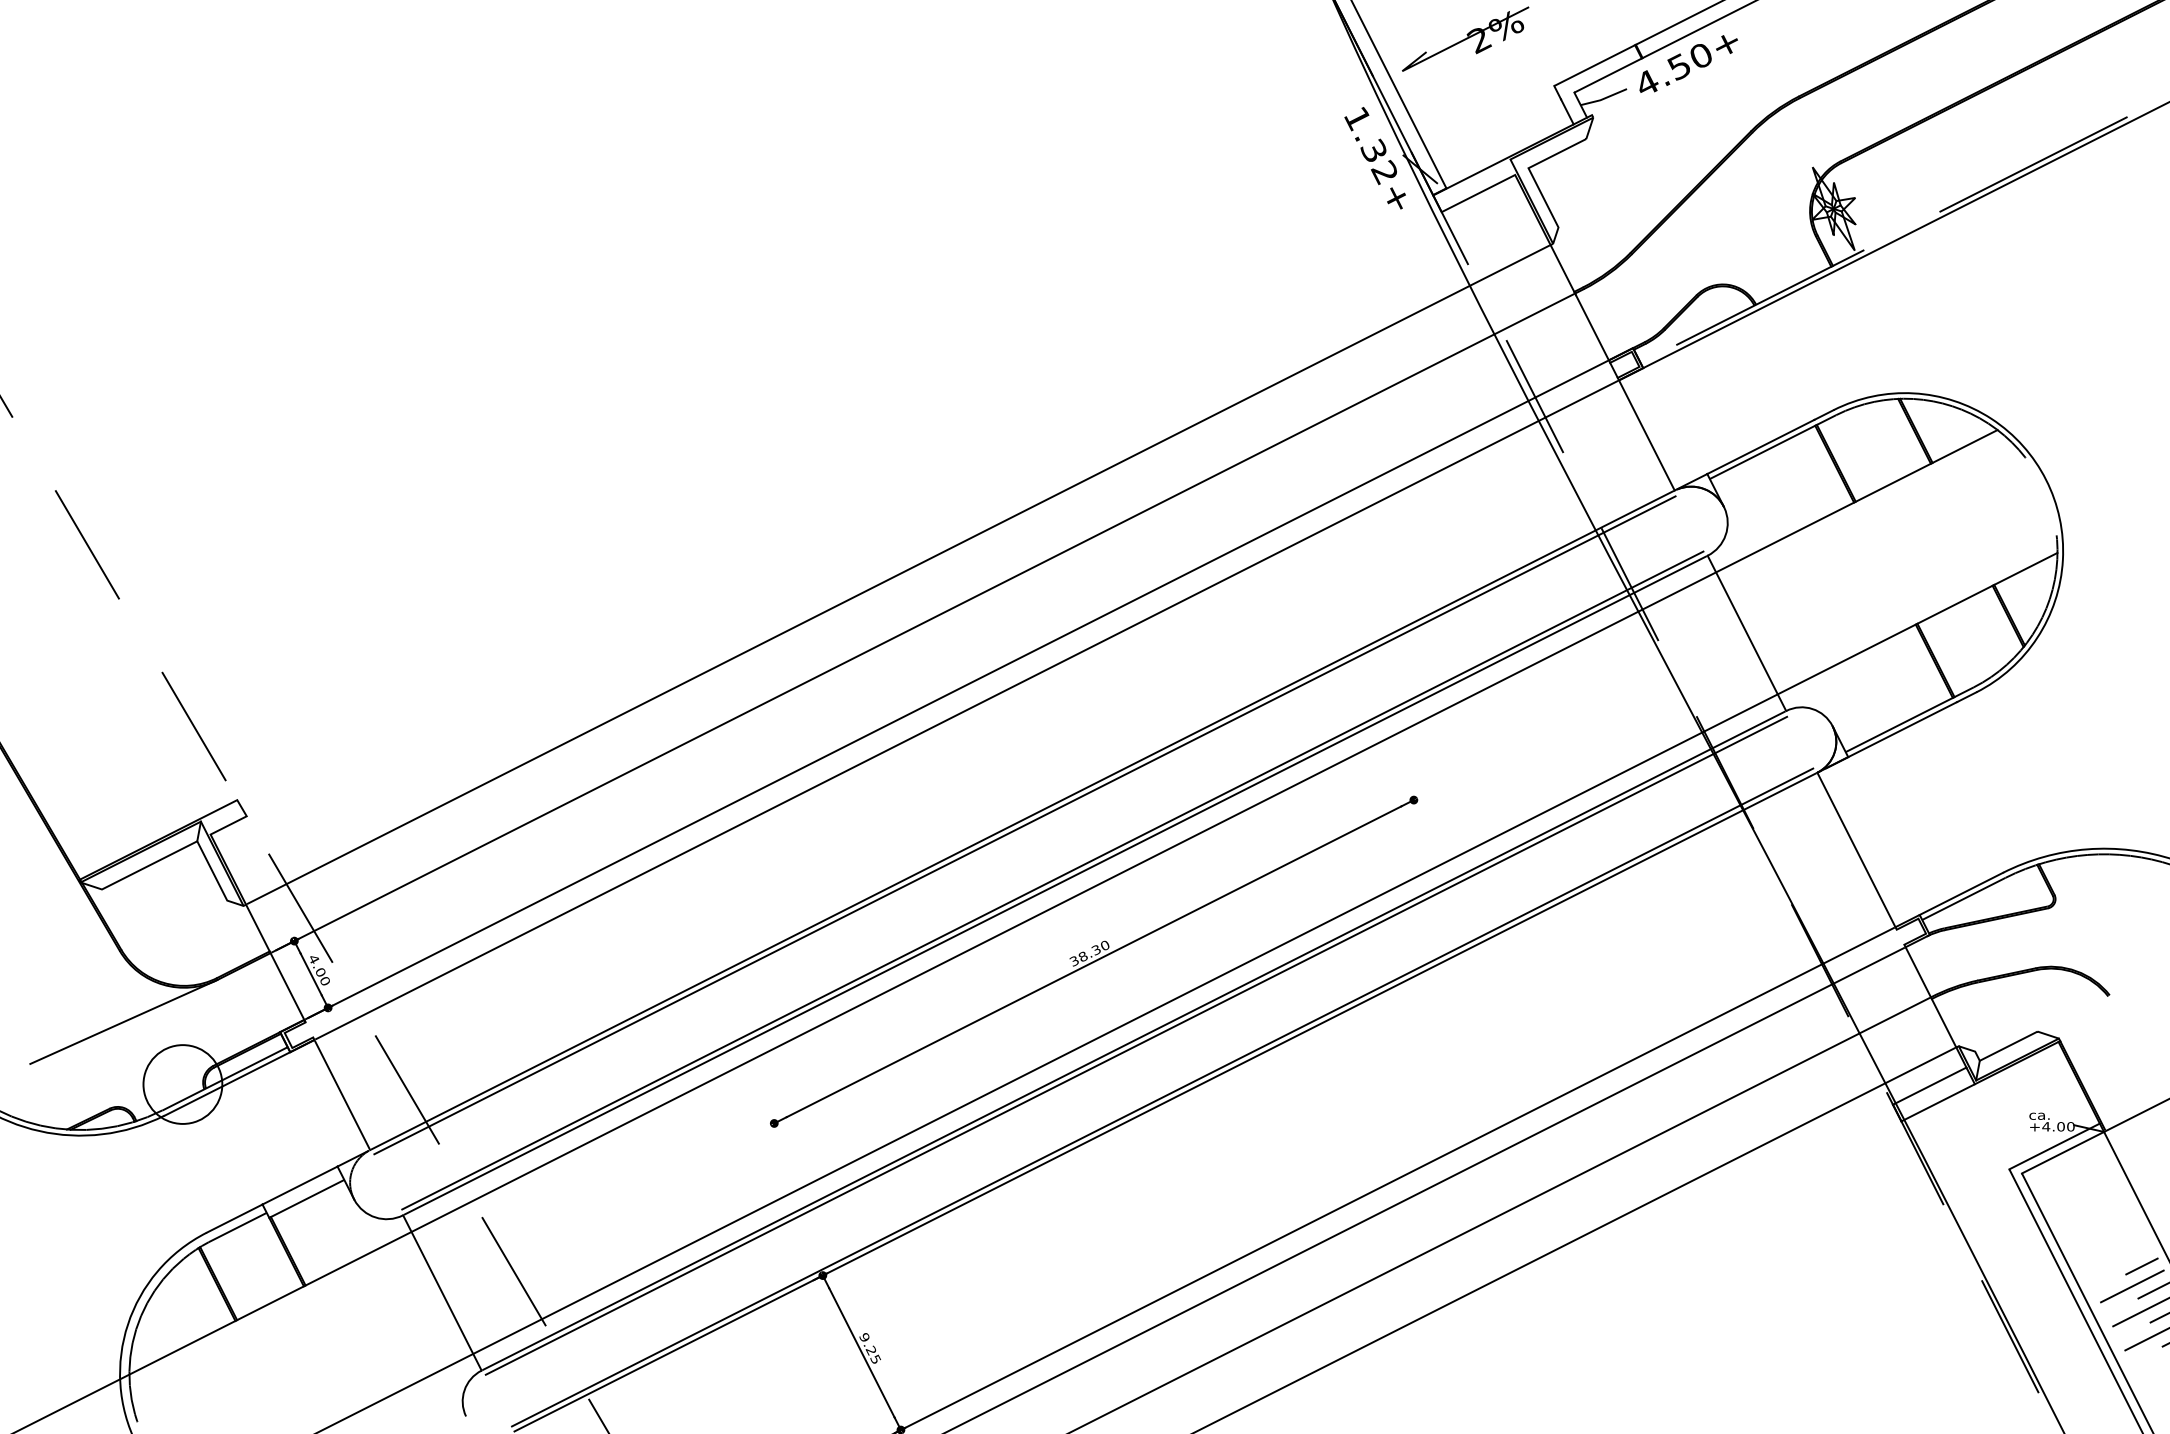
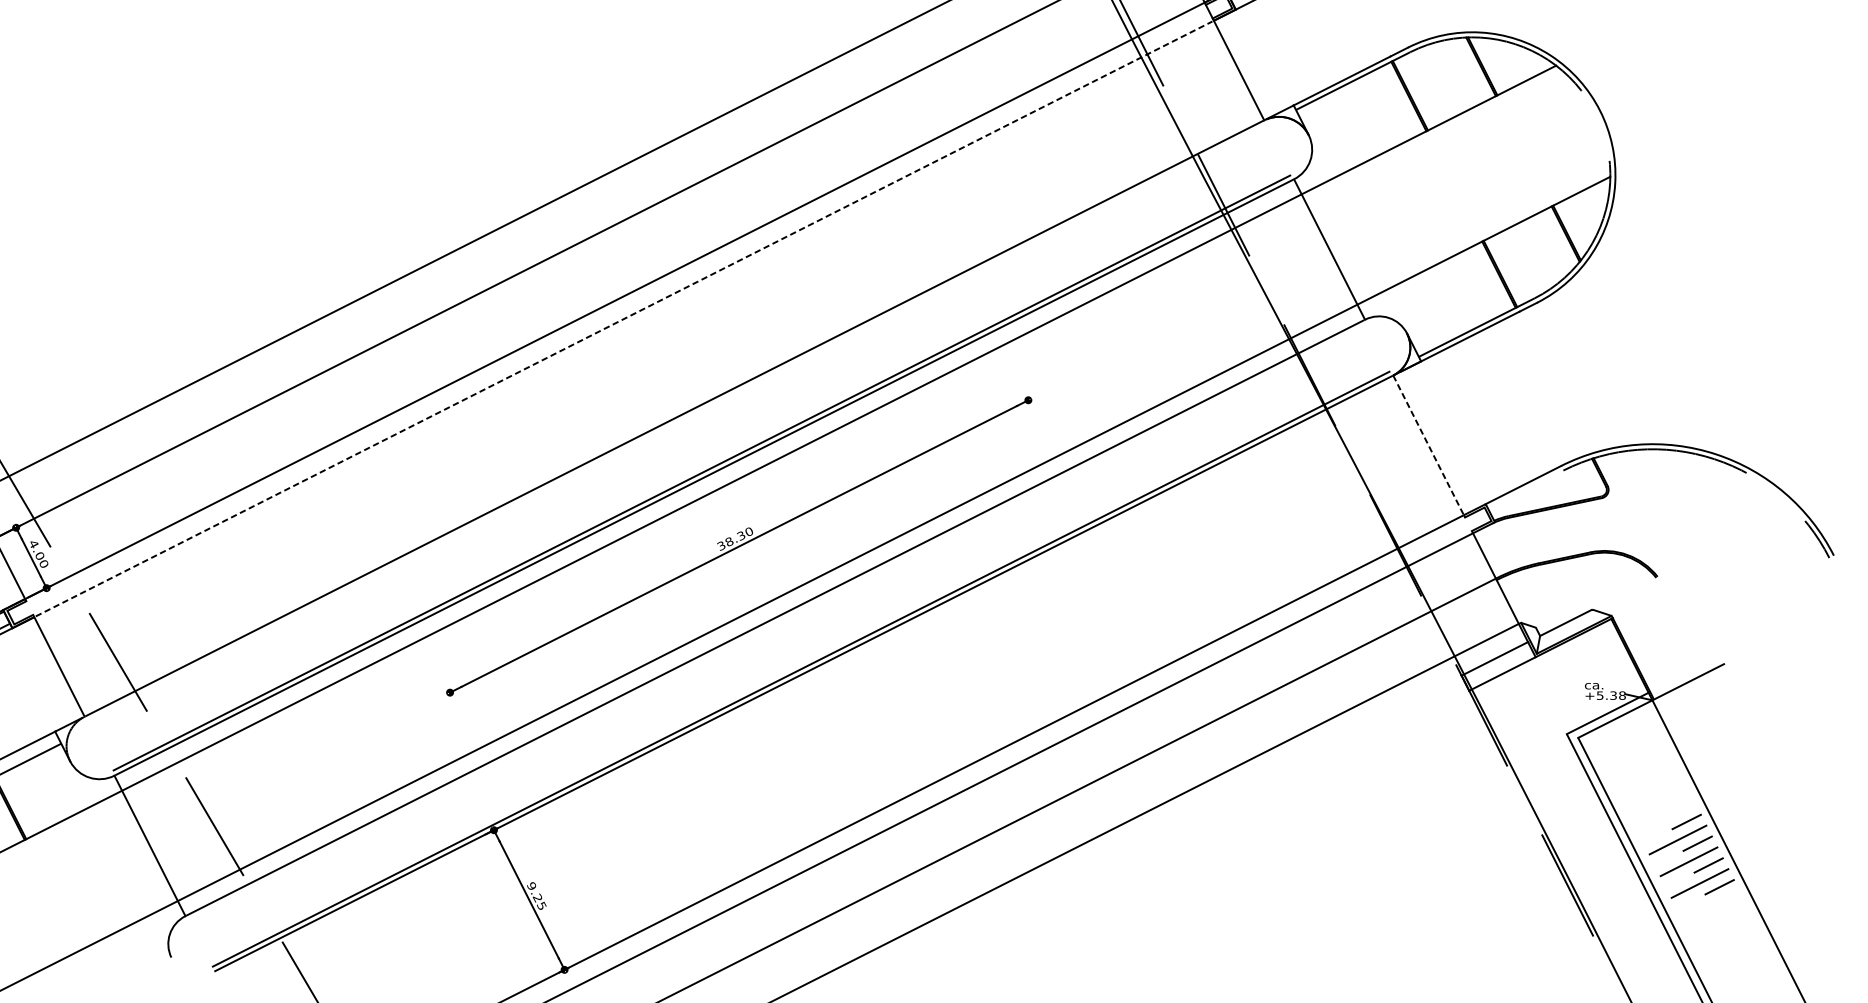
line: (967, 709) -> (624, 318), solid -> dashed
line: (1024, 825) -> (676, 423), removed
line: (1856, 849) -> (1428, 444), solid -> dashed
line: (1963, 898) -> (1525, 489), removed
line: (1136, 1045) -> (777, 622), removed
text: (2058, 1126) -> (1611, 695), +4.00 -> +5.38

